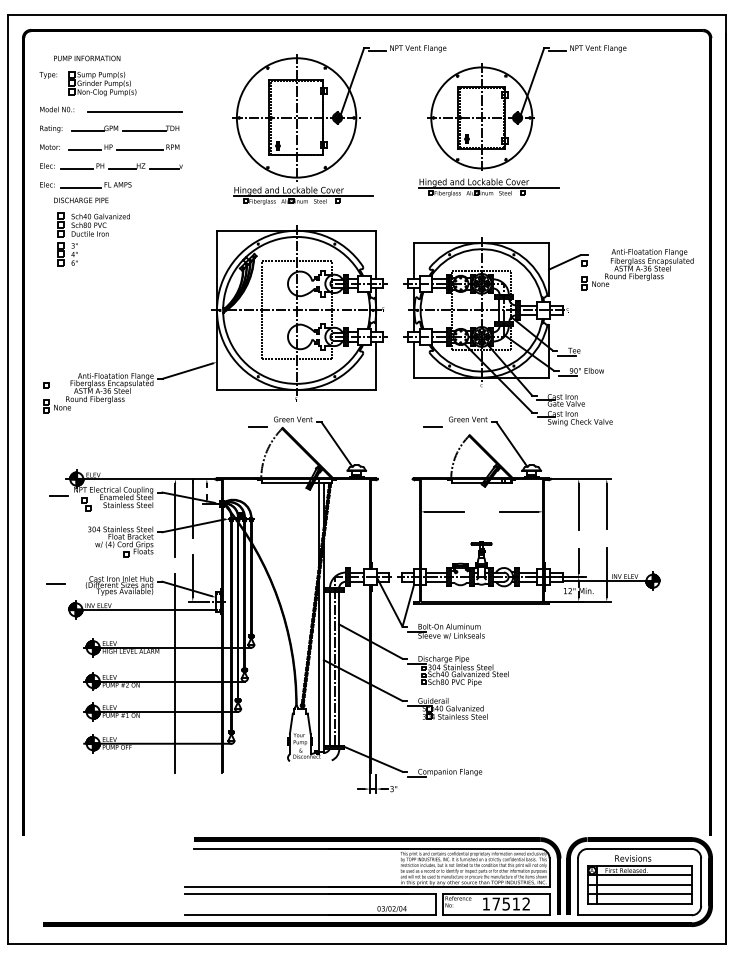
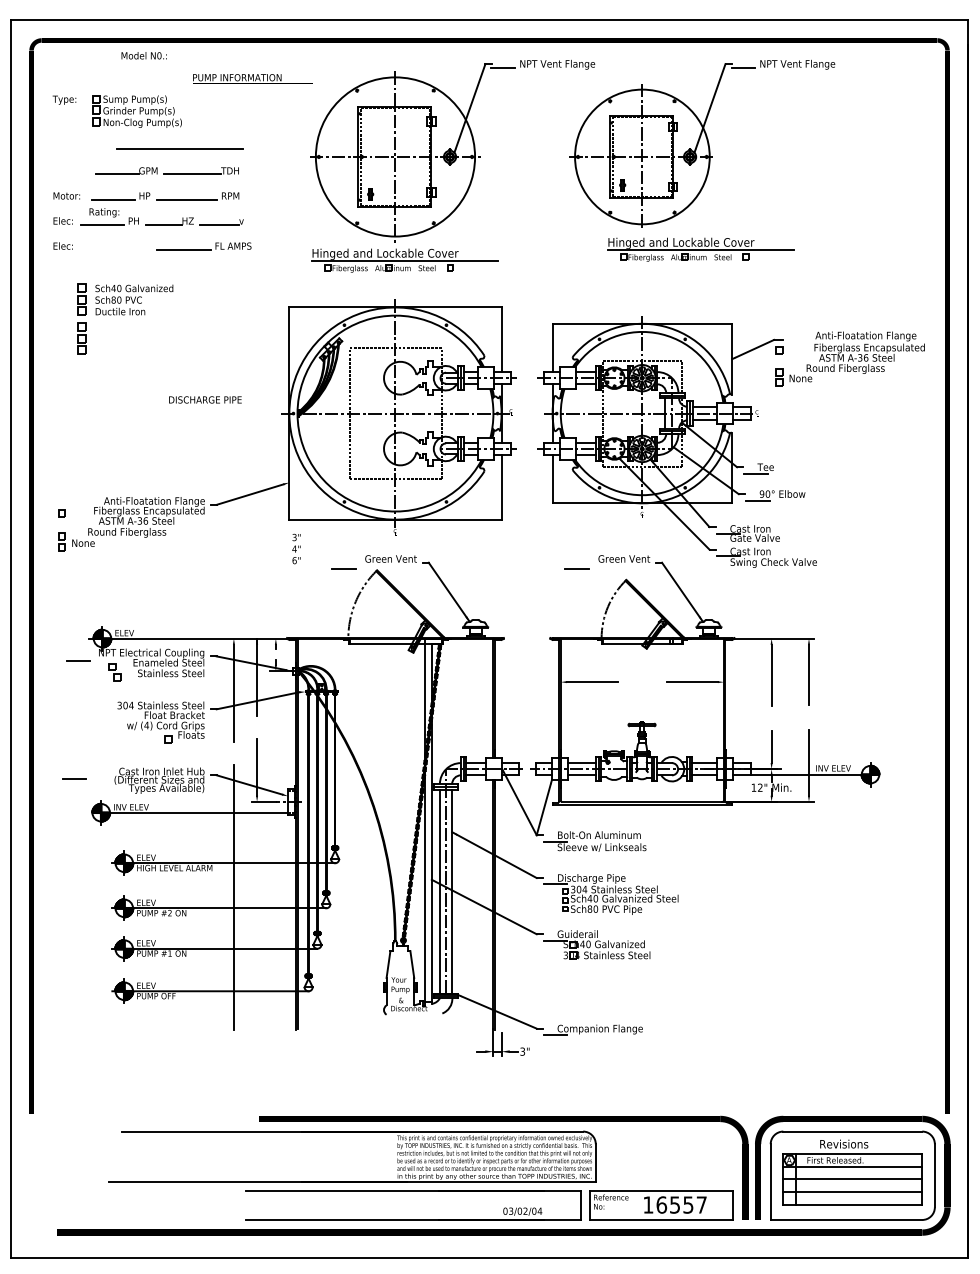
text: (98, 59) -> (252, 78), moved
text: (56, 109) -> (143, 55), moved
text: (51, 128) -> (104, 212), moved
part: (95, 185) -> (203, 246), moved
part: (488, 187) -> (700, 249), moved
text: (81, 200) -> (205, 399), moved
text: (74, 254) -> (296, 548), moved
part: (367, 849) -> (352, 1132), moved
text: (511, 903) -> (681, 1204), 17512 -> 16557

